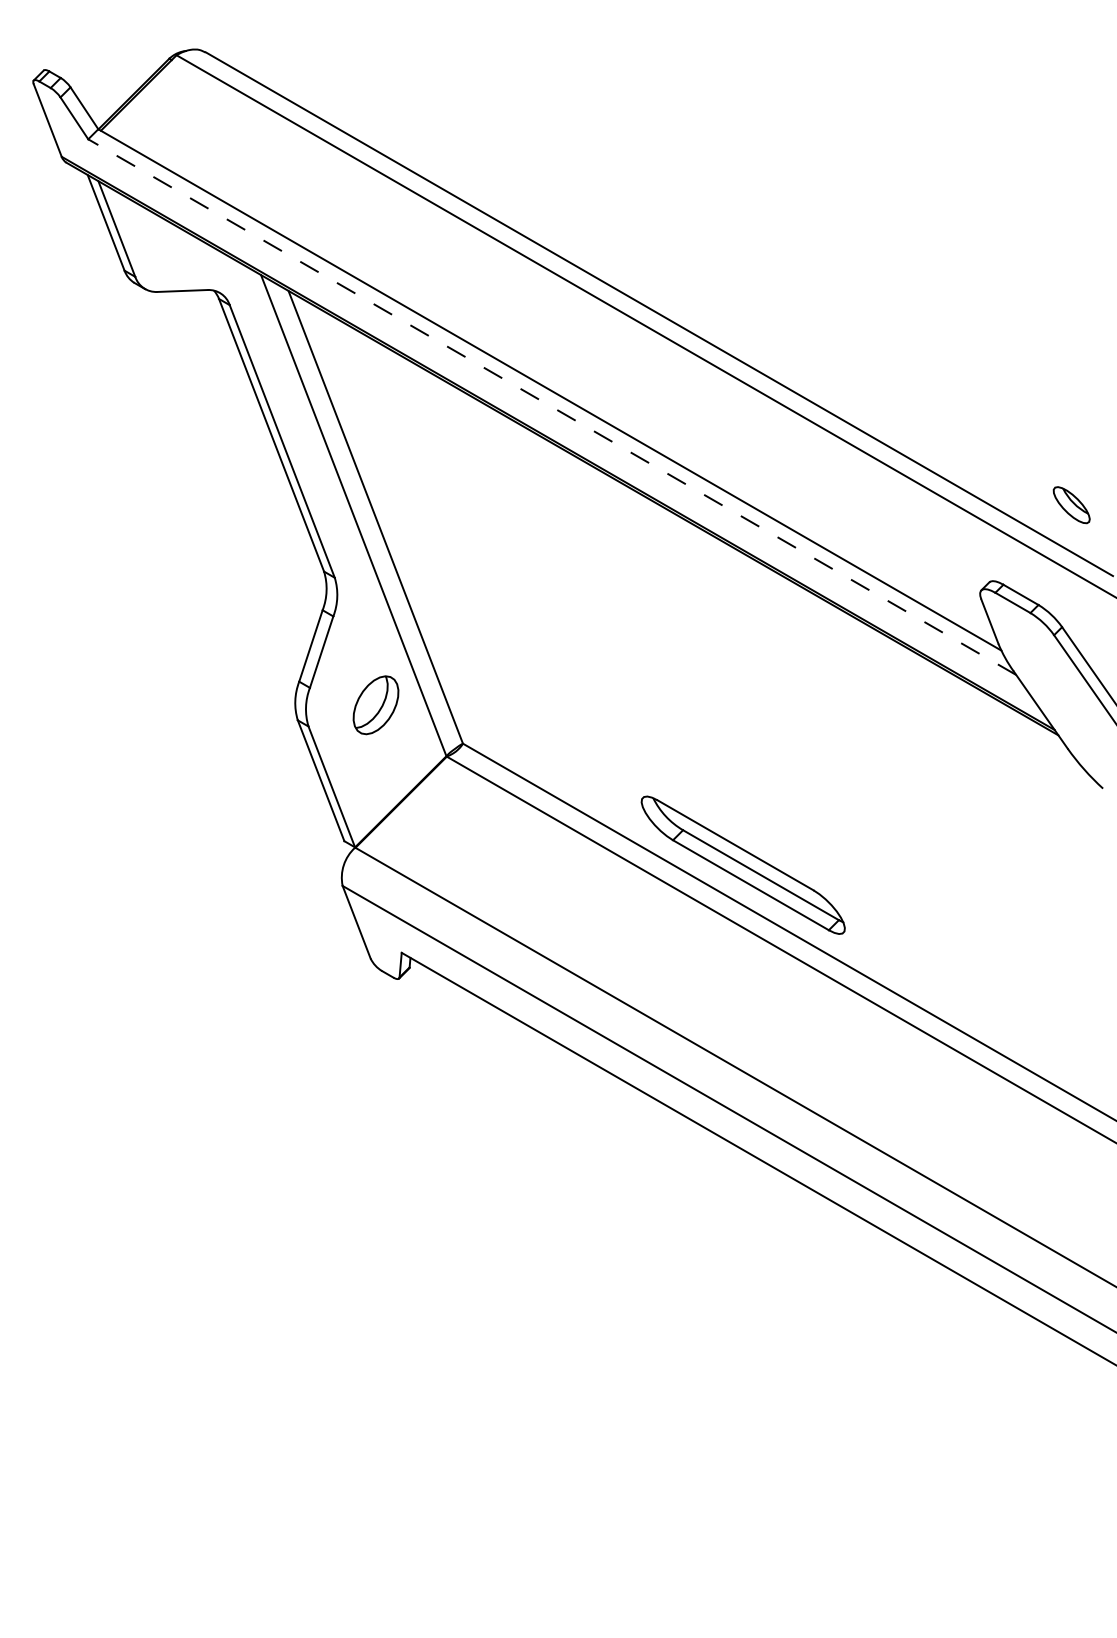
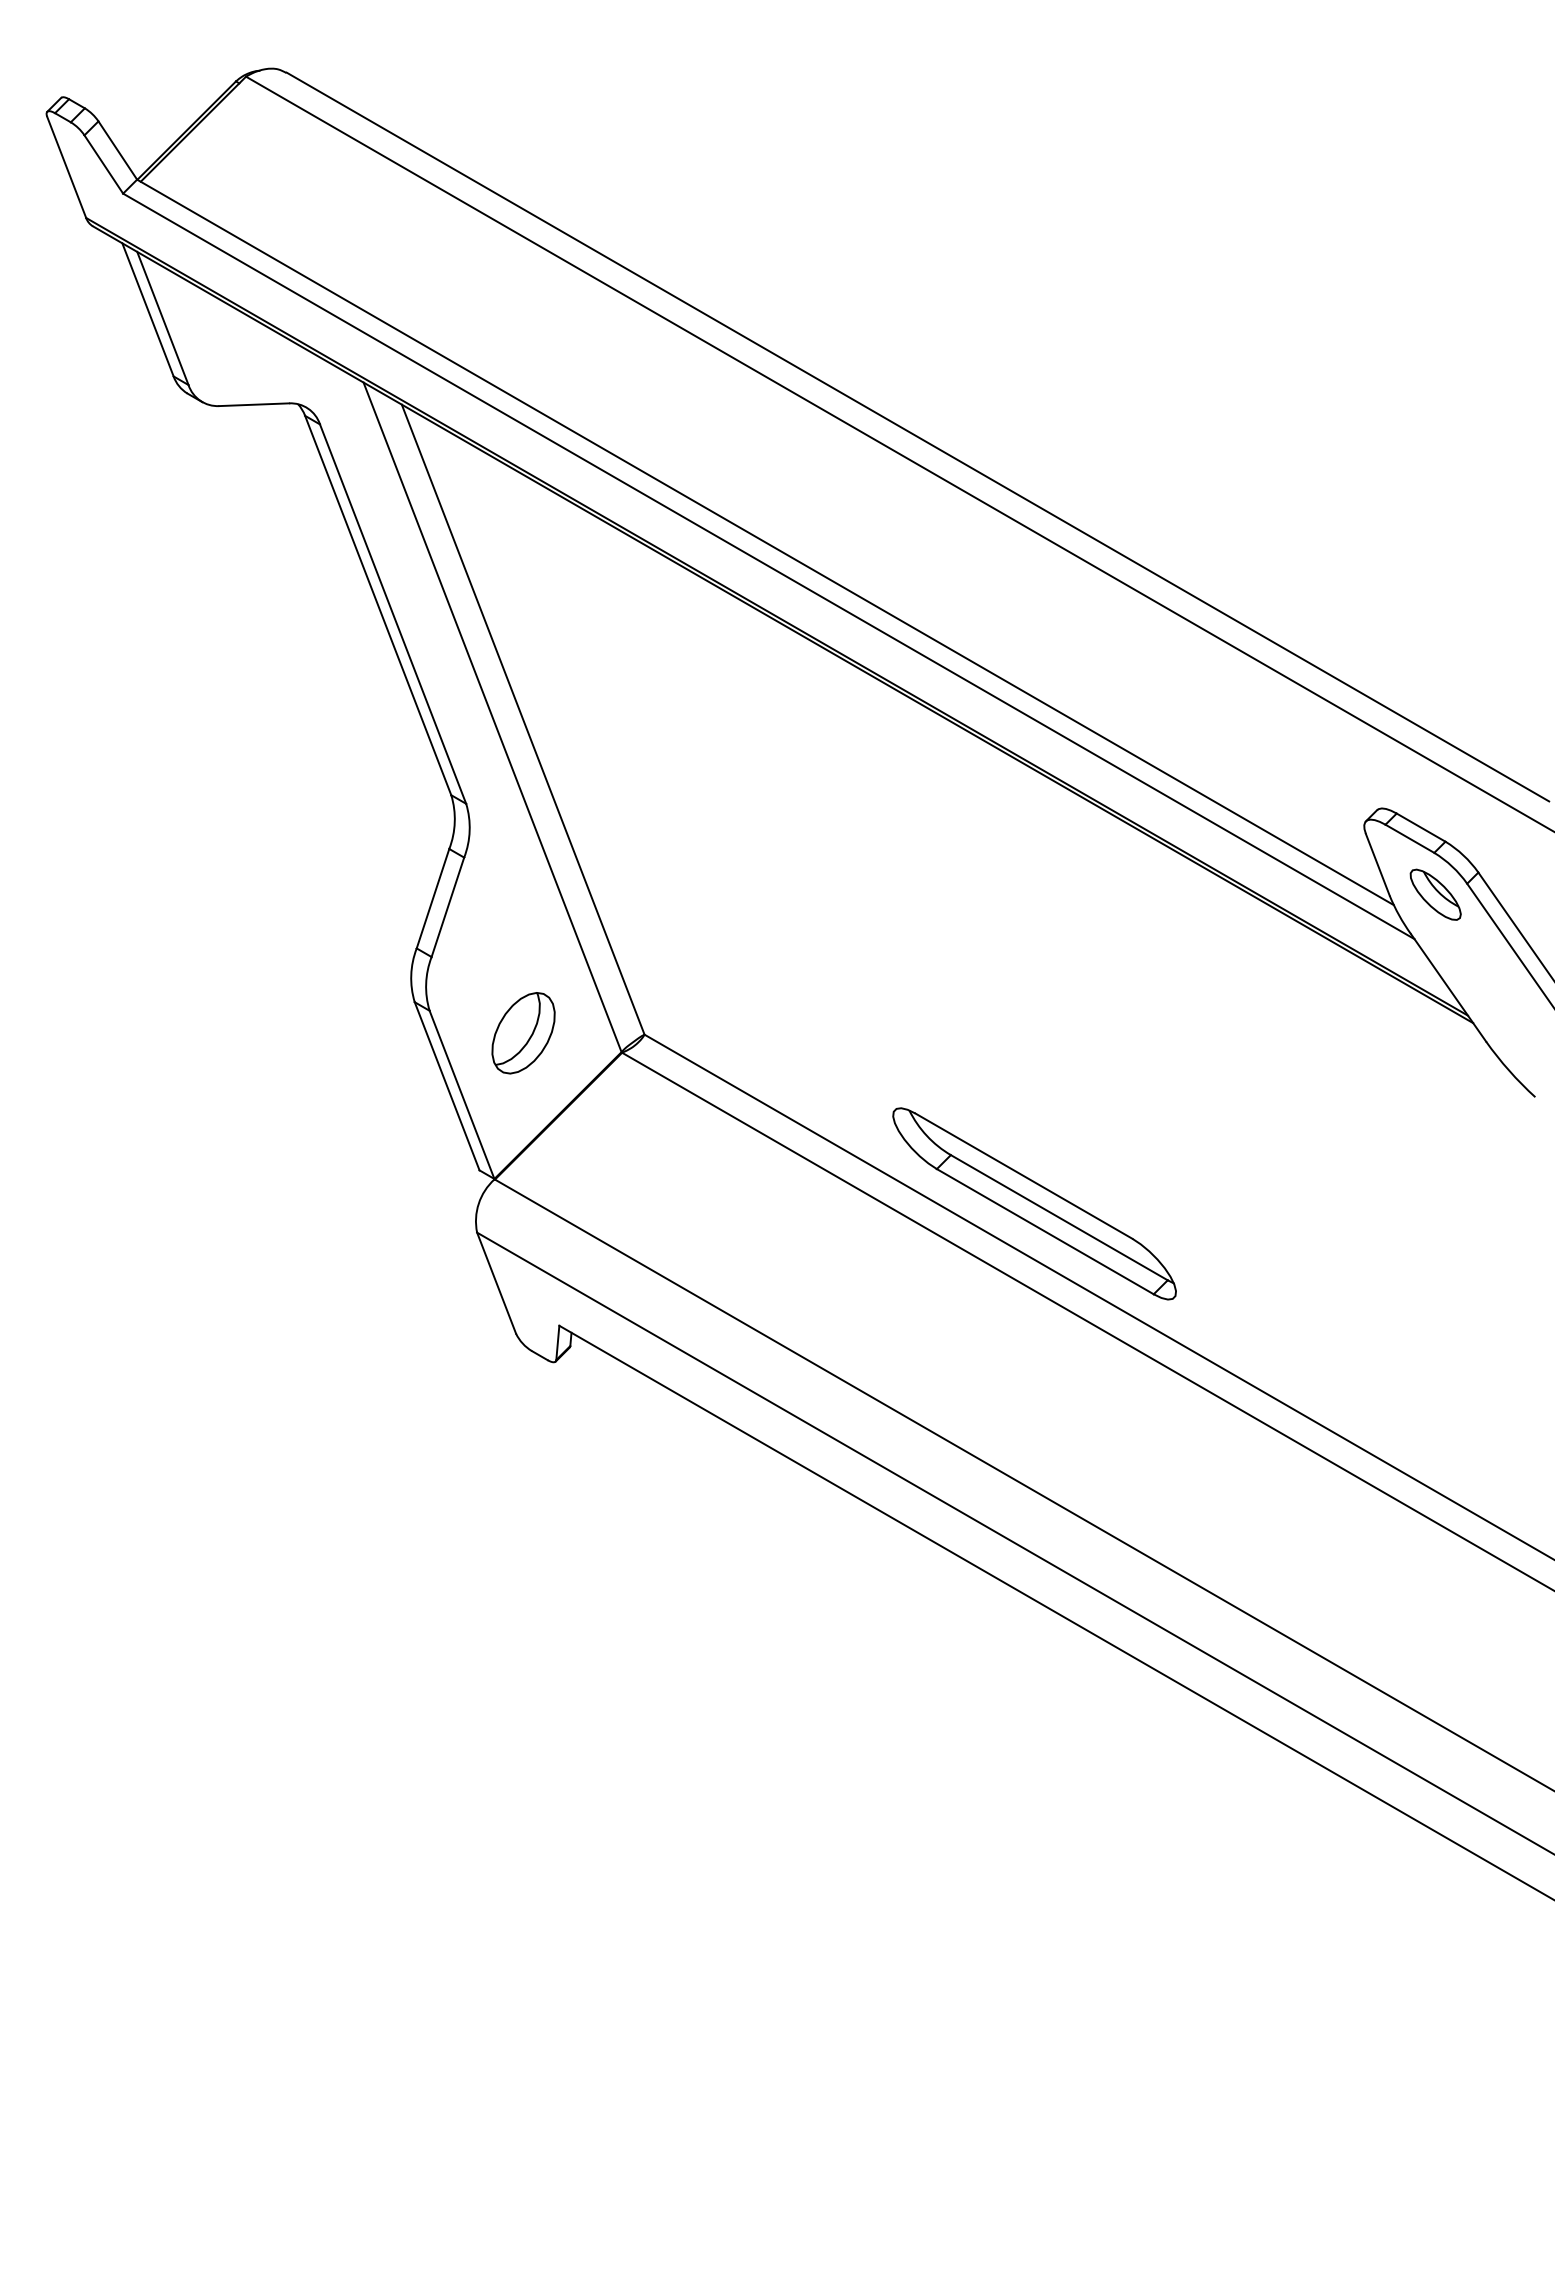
line: (552, 407) -> (768, 566), dashed -> solid
part: (1071, 504) -> (1435, 894), moved
part: (375, 705) -> (523, 1033), moved

